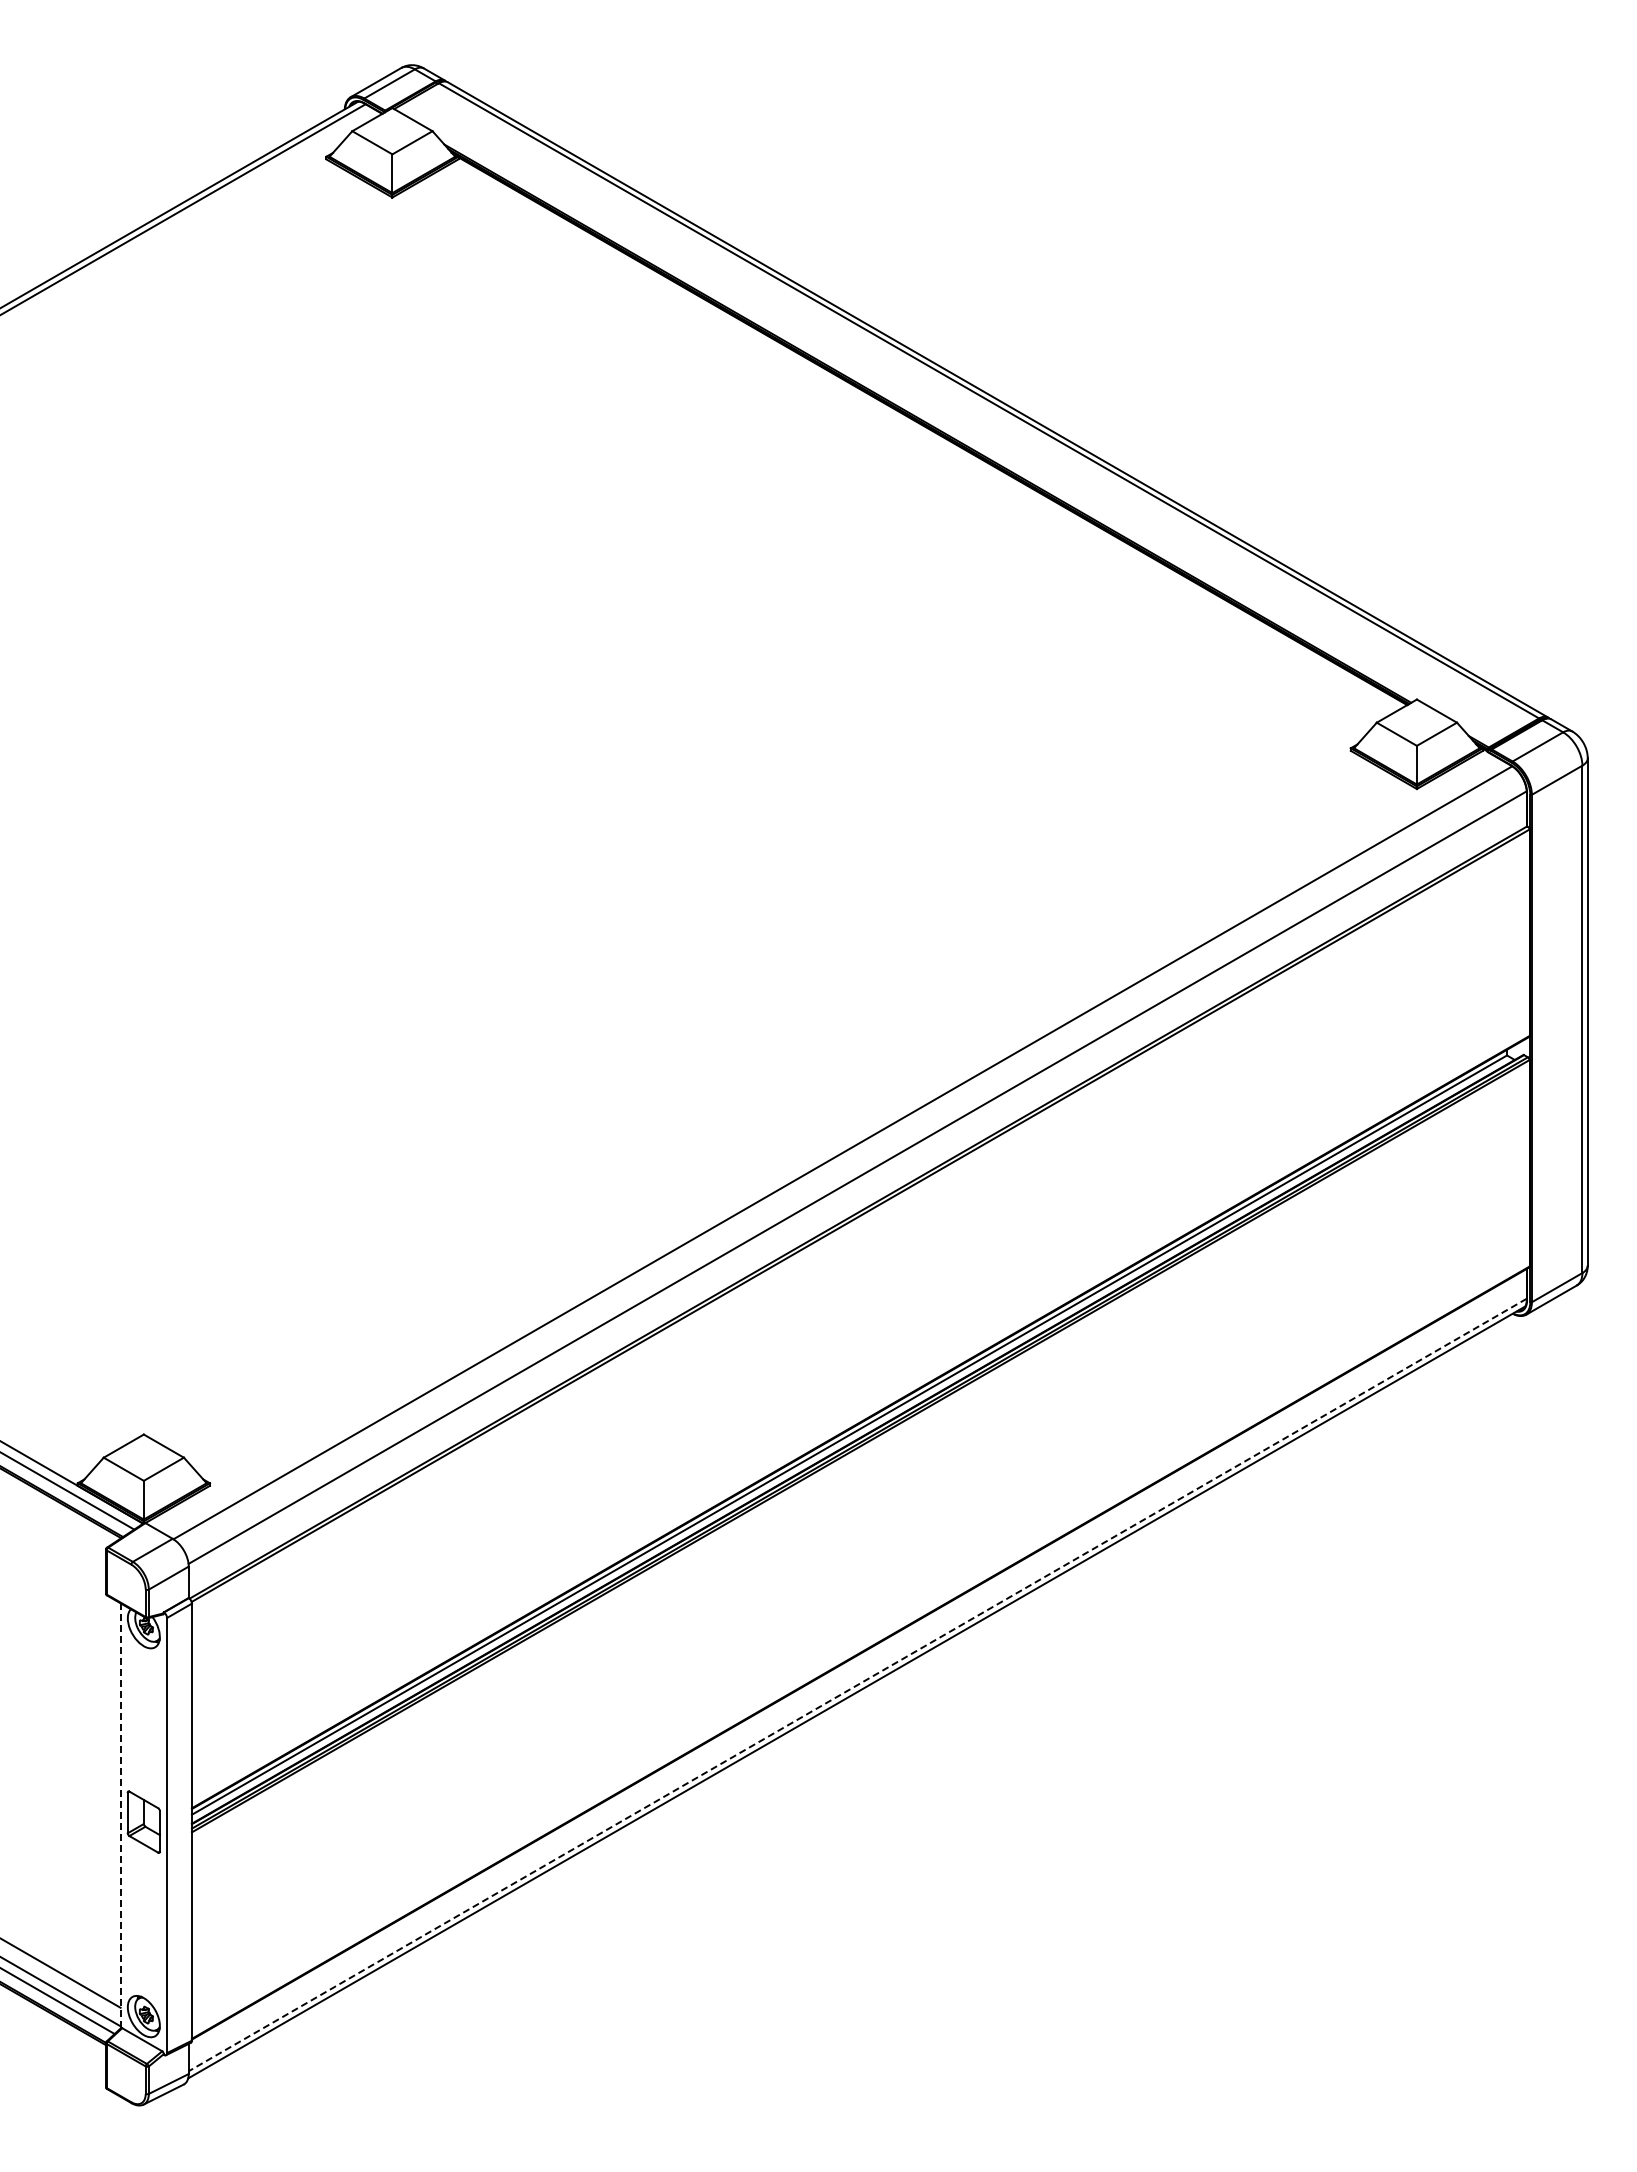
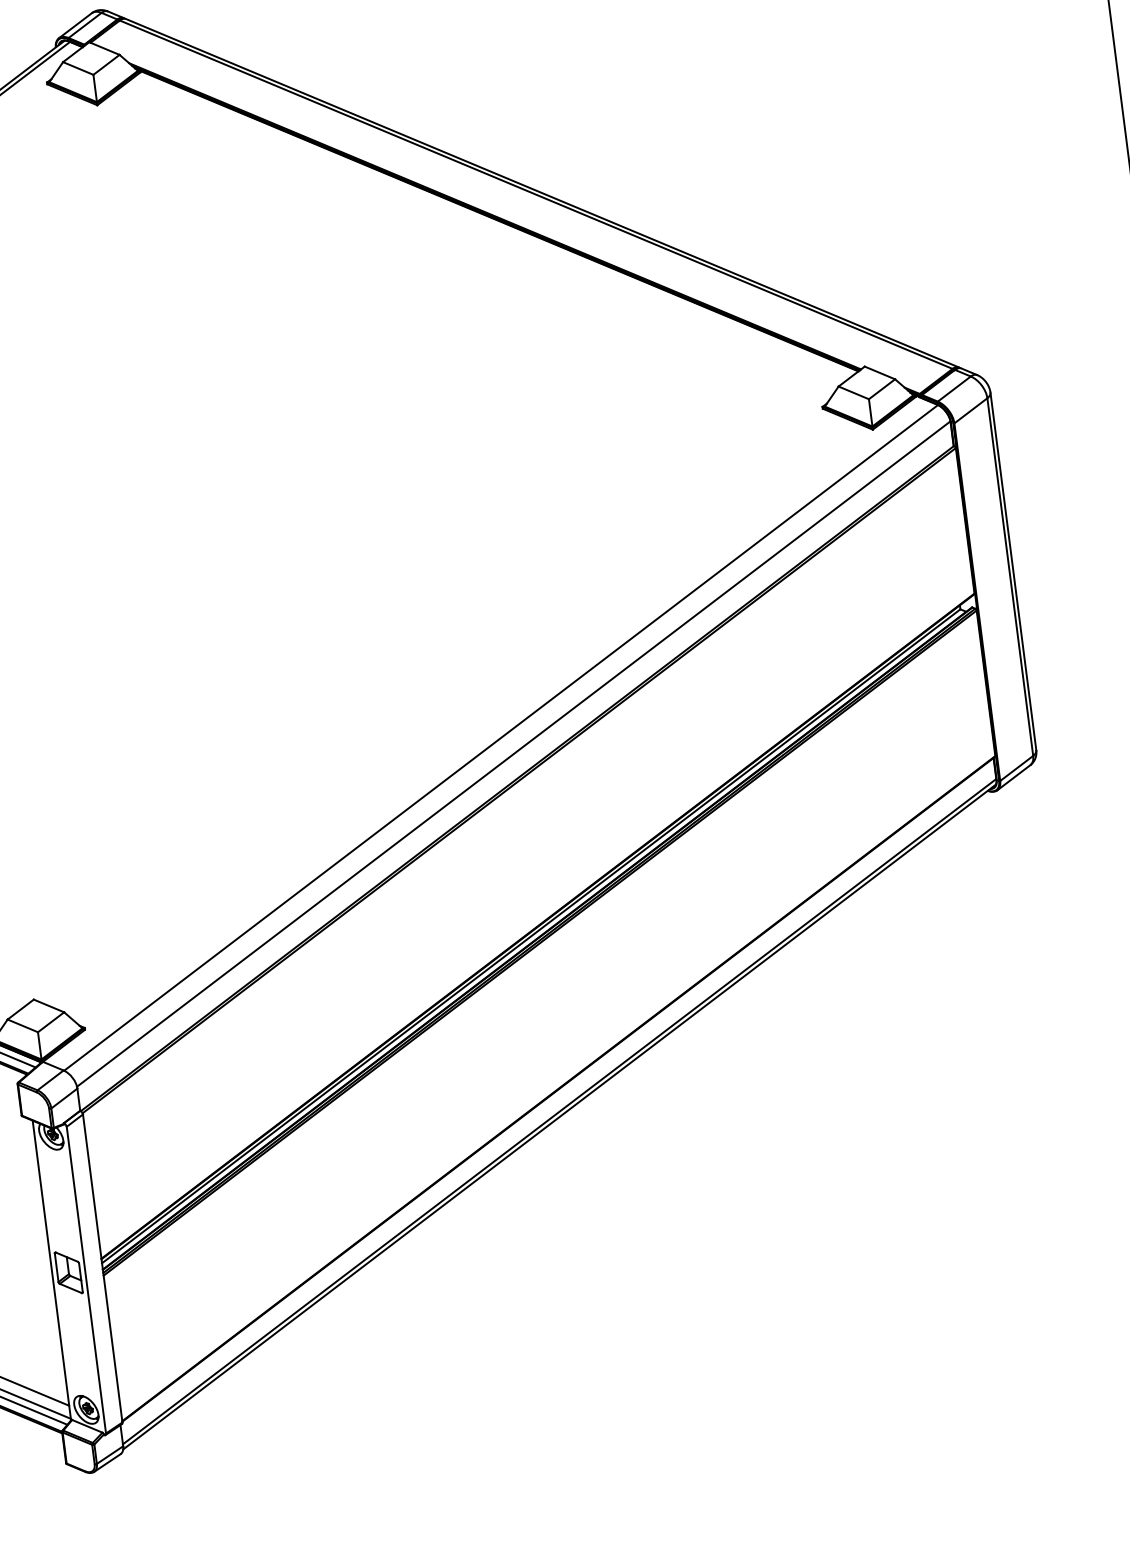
line: (857, 1685) -> (559, 1112), dashed -> solid
line: (120, 1815) -> (51, 1270), dashed -> solid

